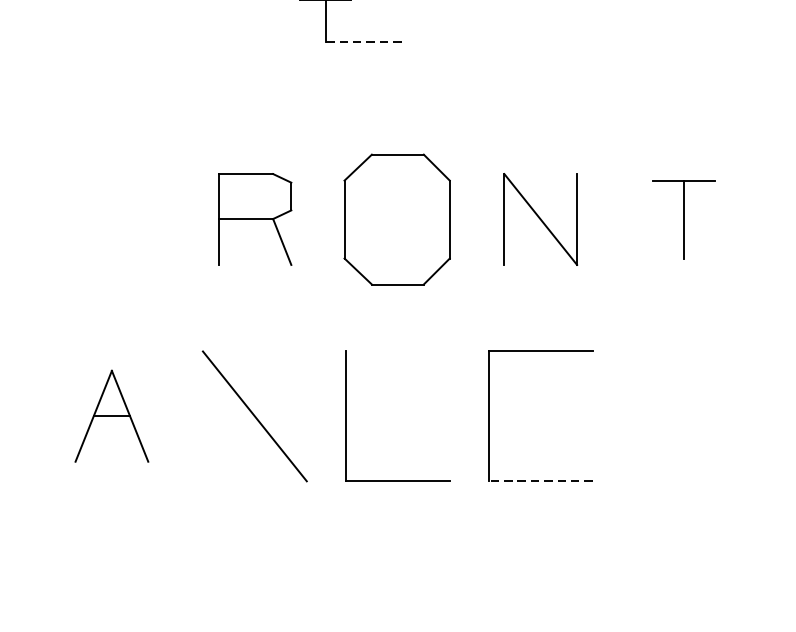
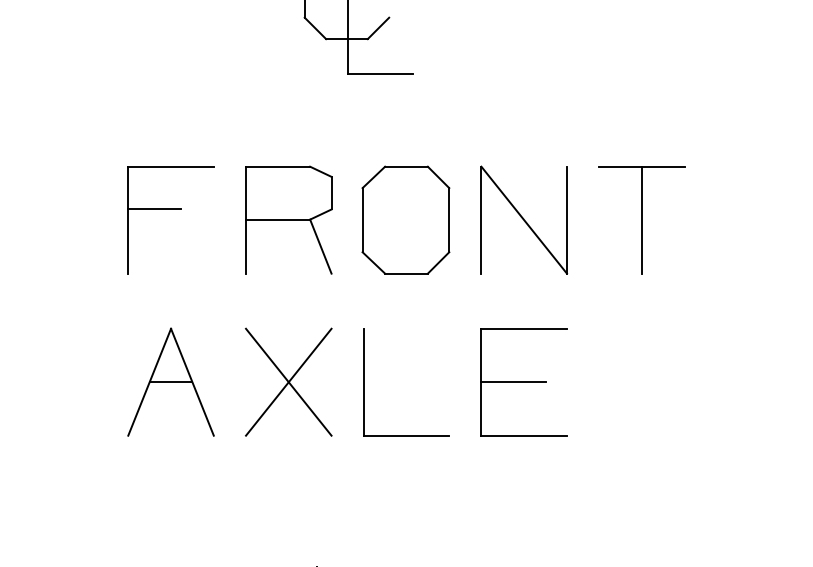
line: (366, 42) -> (380, 74), dashed -> solid
part: (111, 206) -> (170, 209), added
part: (254, 218) -> (288, 219), size x1.43
part: (539, 218) -> (523, 219), size x1.43
part: (683, 219) -> (641, 220), size x1.67
part: (111, 415) -> (170, 381), size x1.43
line: (254, 415) -> (288, 381), added
line: (527, 415) -> (513, 381), added
line: (541, 481) -> (524, 435), dashed -> solid

